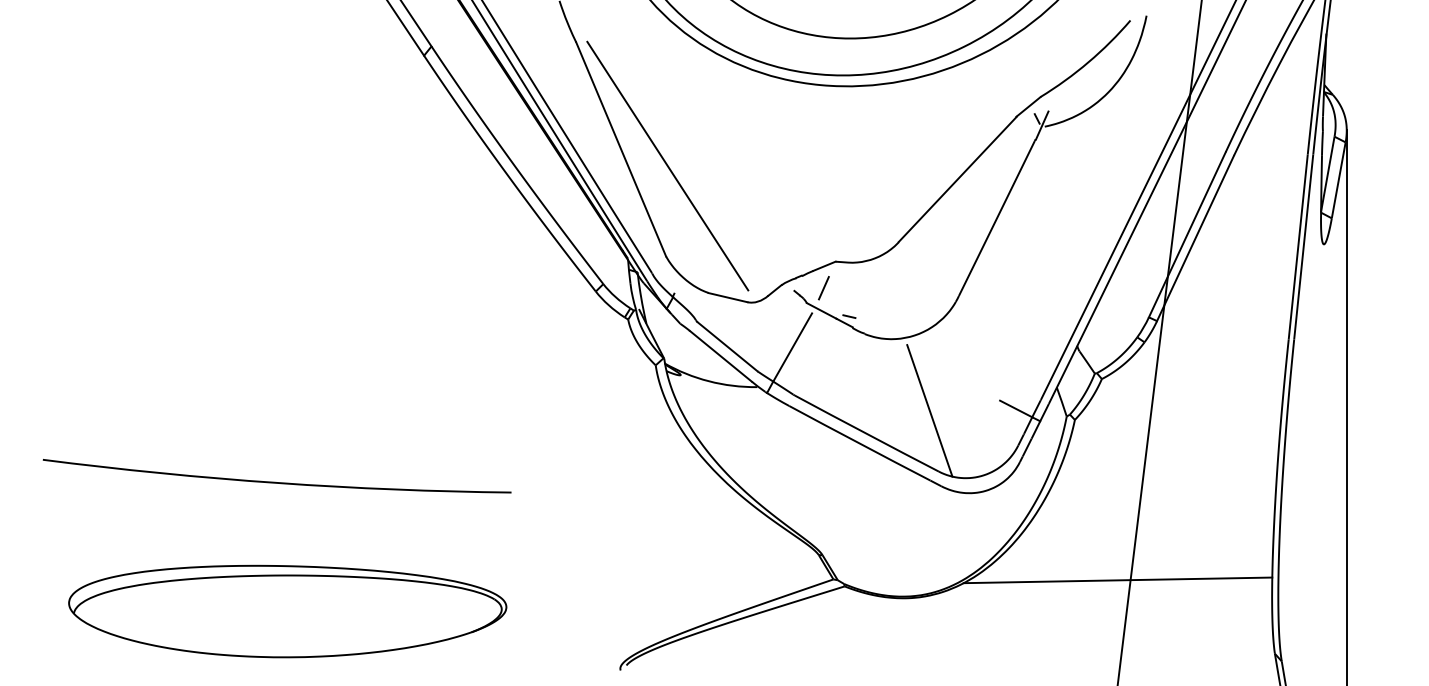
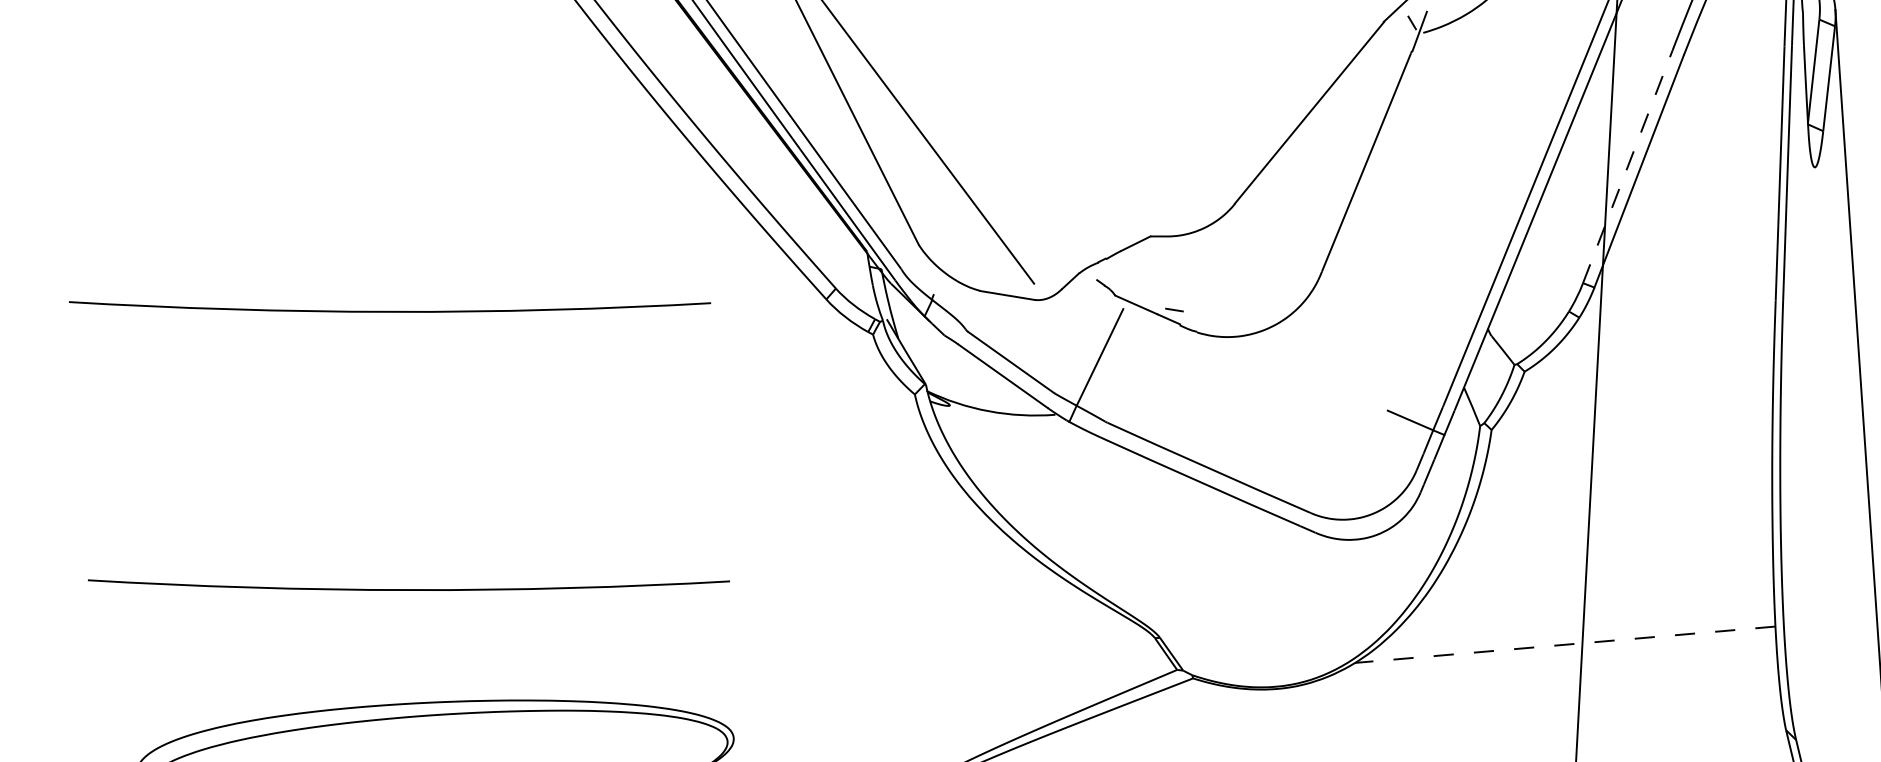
line: (1187, 234) -> (1627, 166), solid -> dashed
curve: (275, 277) -> (388, 310), added
line: (823, 288) -> (1136, 274), removed
line: (929, 410) -> (1292, 430), removed
line: (1117, 580) -> (1564, 644), solid -> dashed

